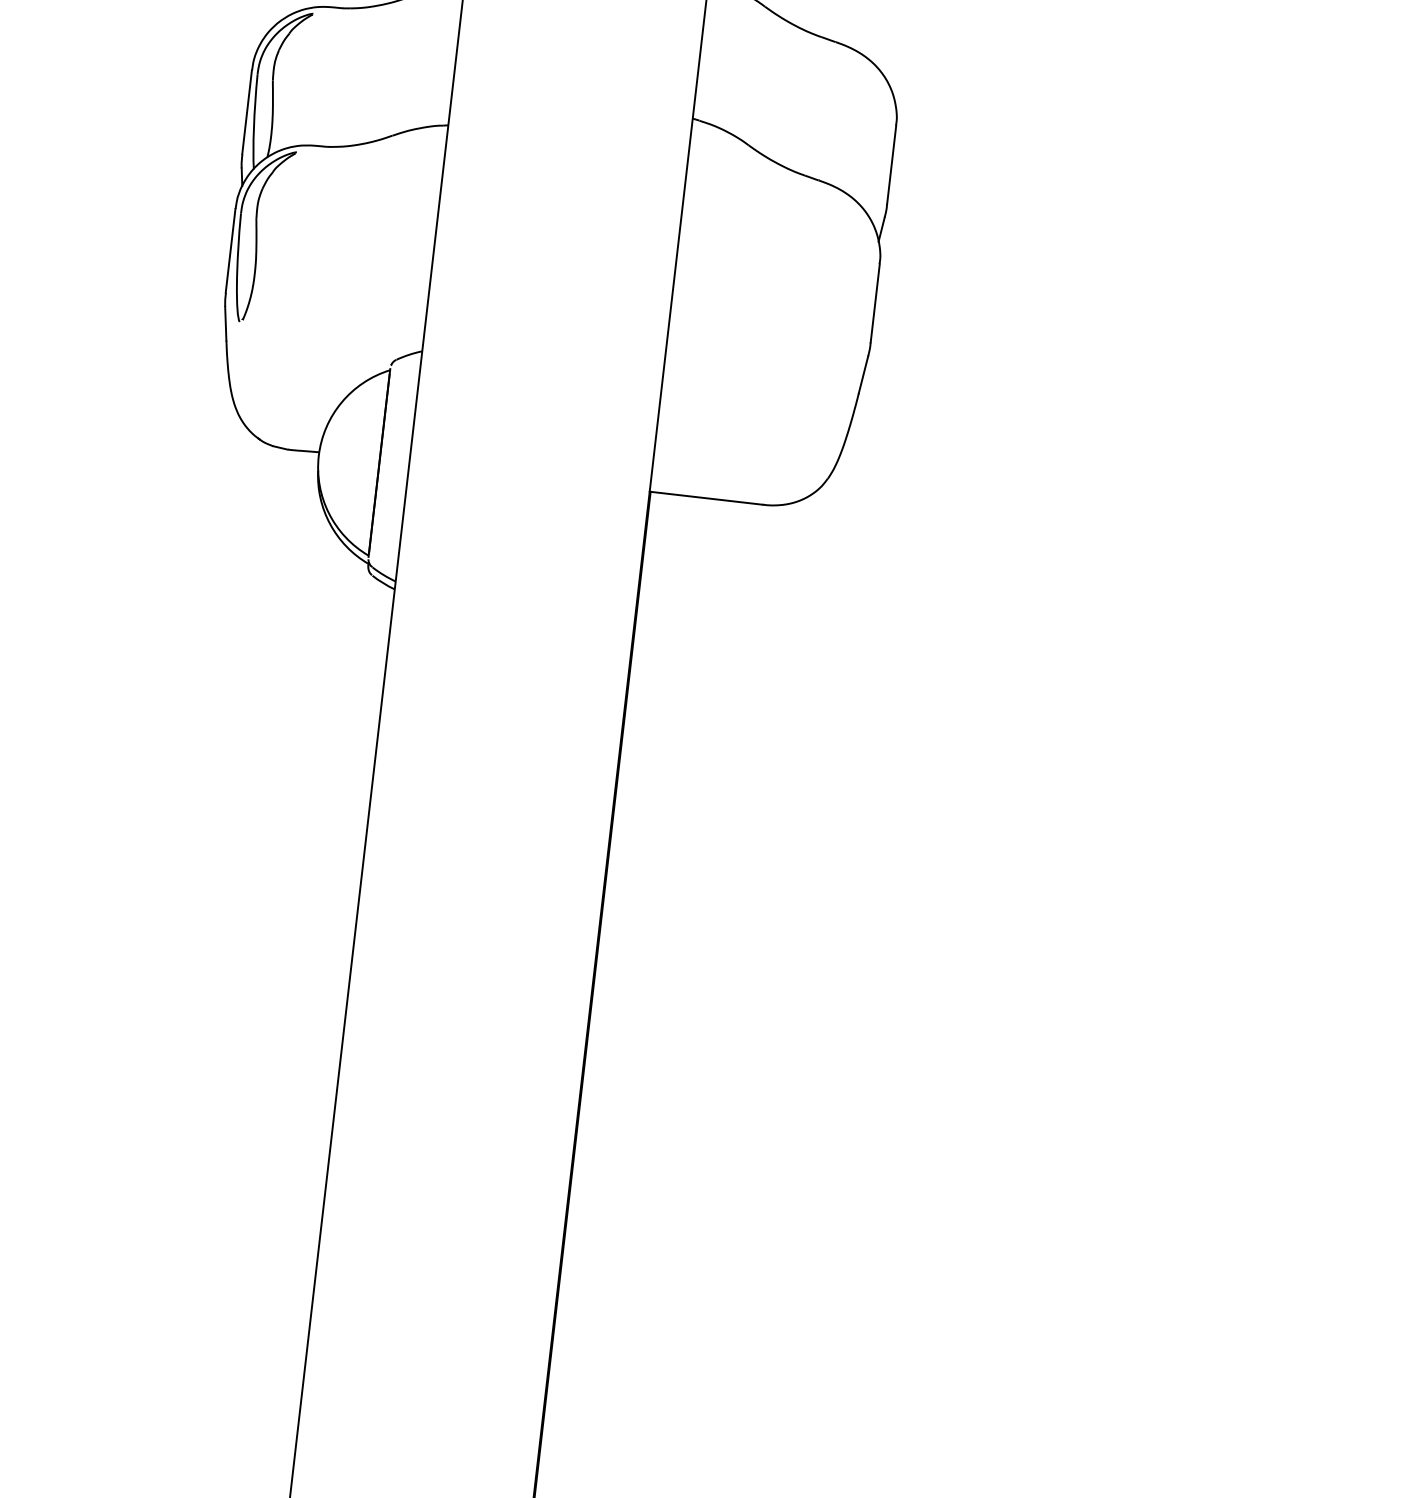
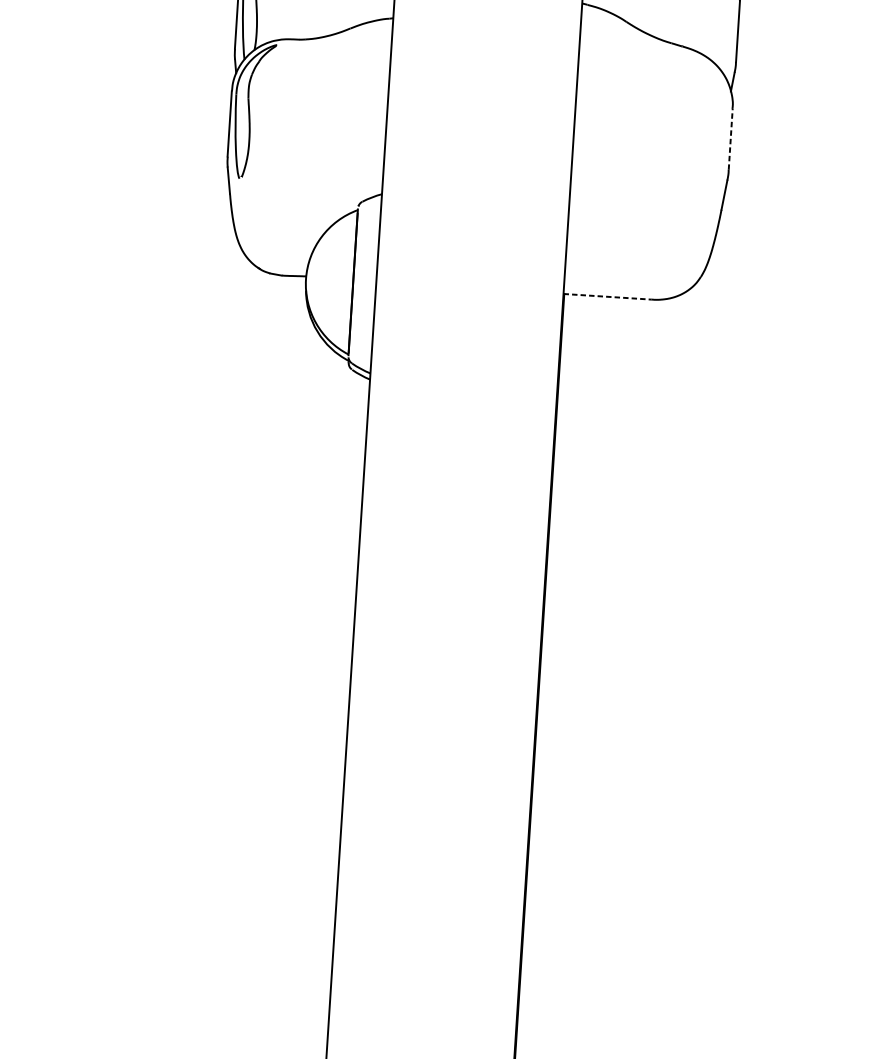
line: (875, 302) -> (730, 138), solid -> dashed
line: (706, 498) -> (607, 296), solid -> dashed

